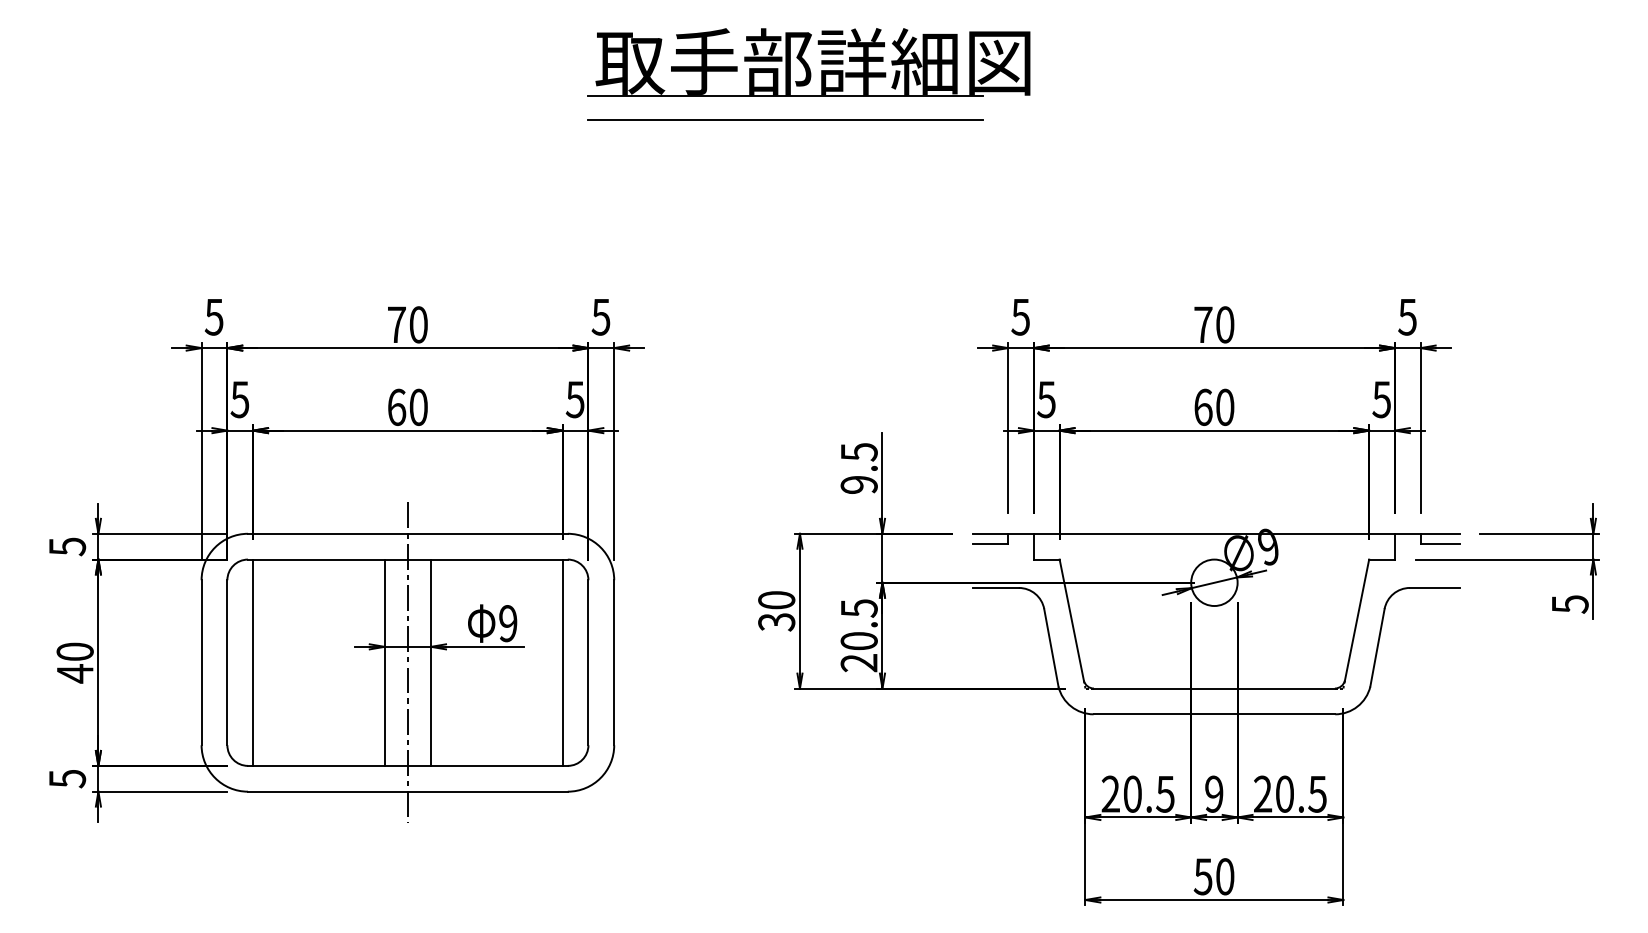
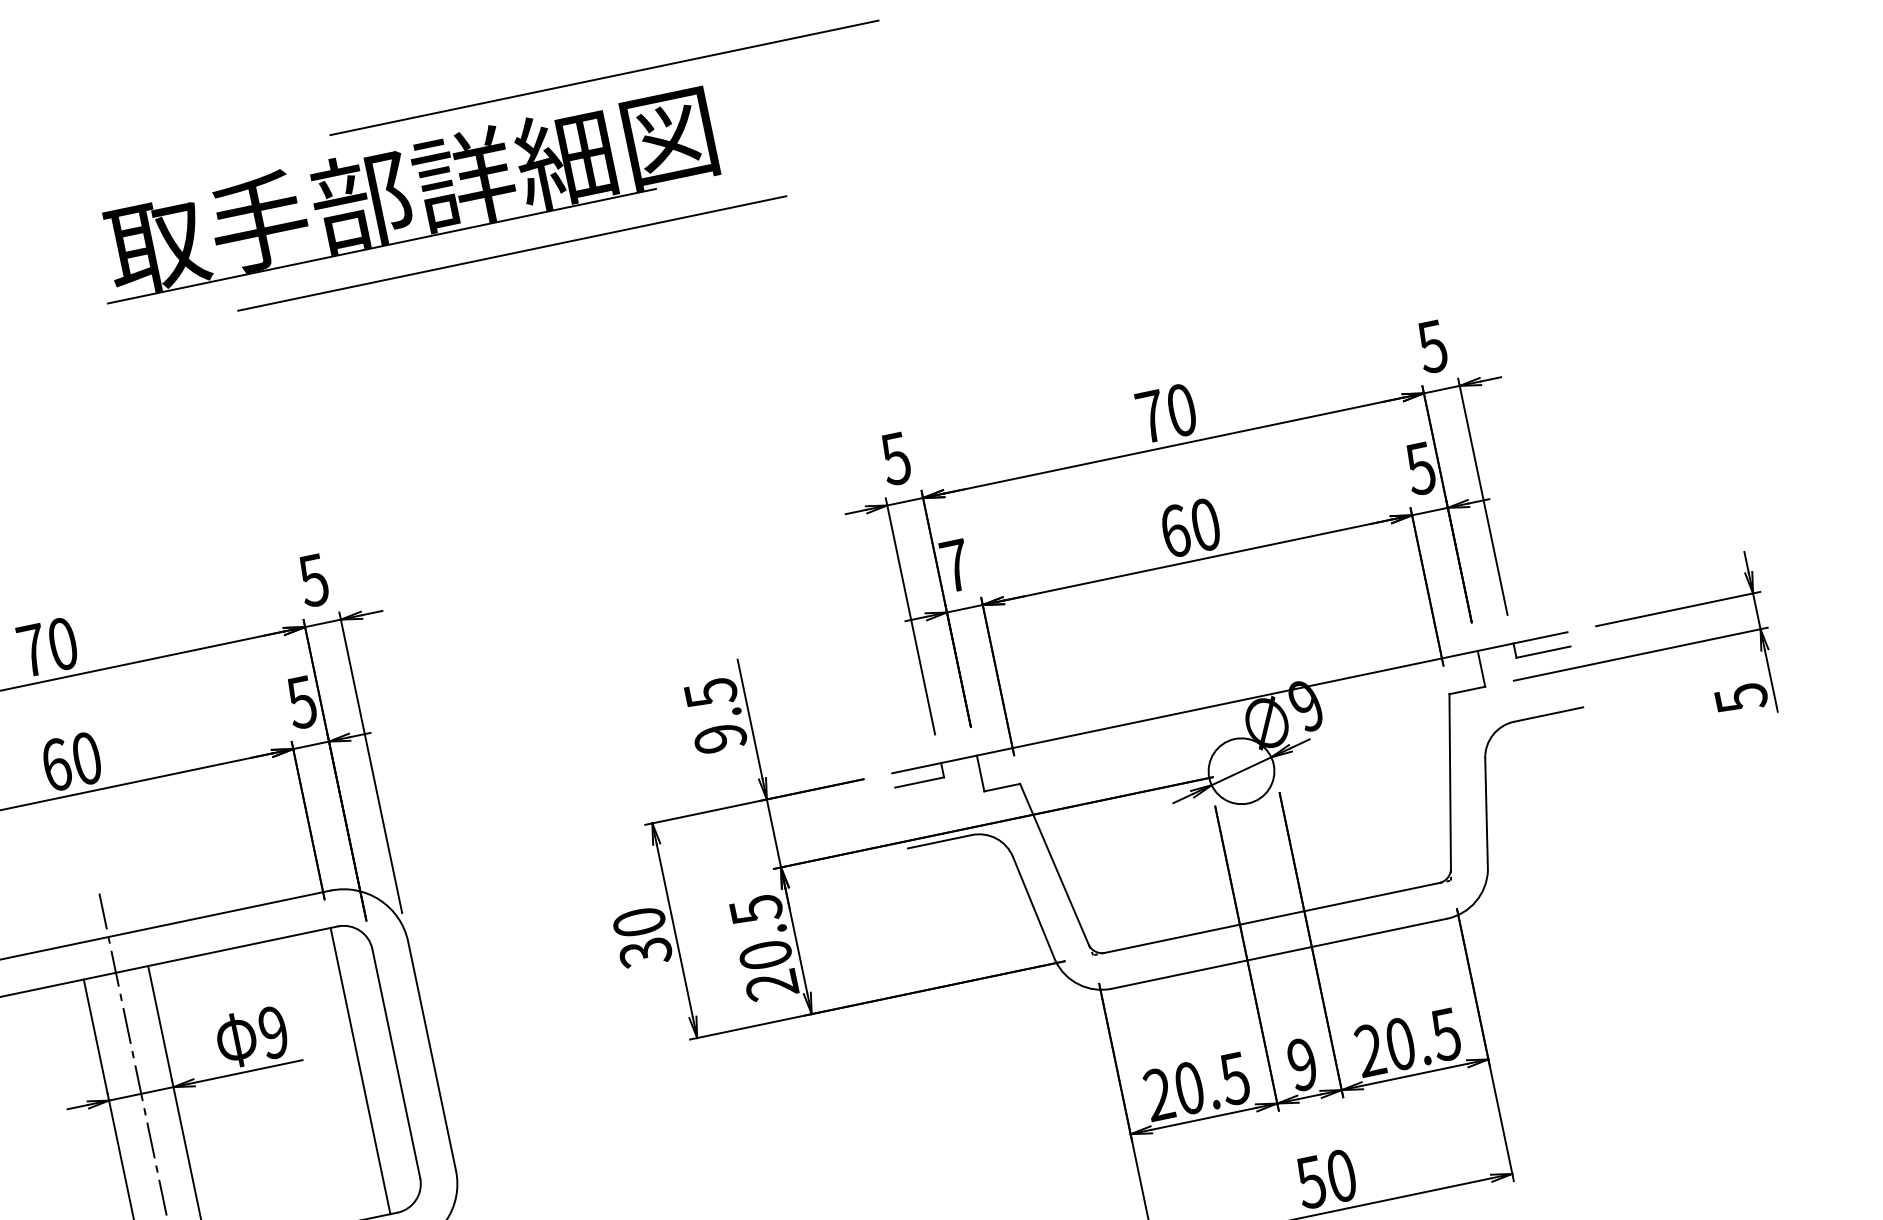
line: (874, 11) -> (604, 77), added
part: (808, 62) -> (404, 192), moved
text: (1046, 399) -> (955, 565), 5 -> 7

